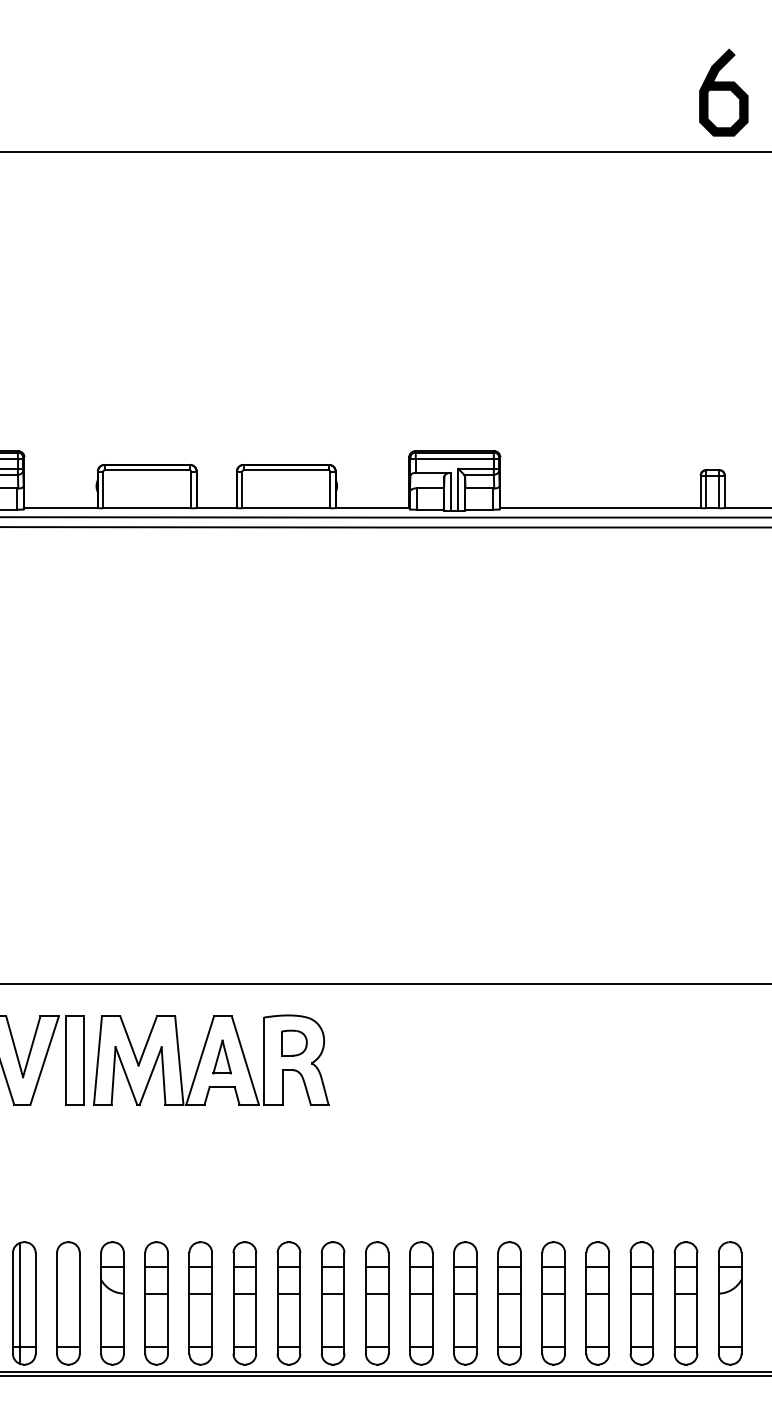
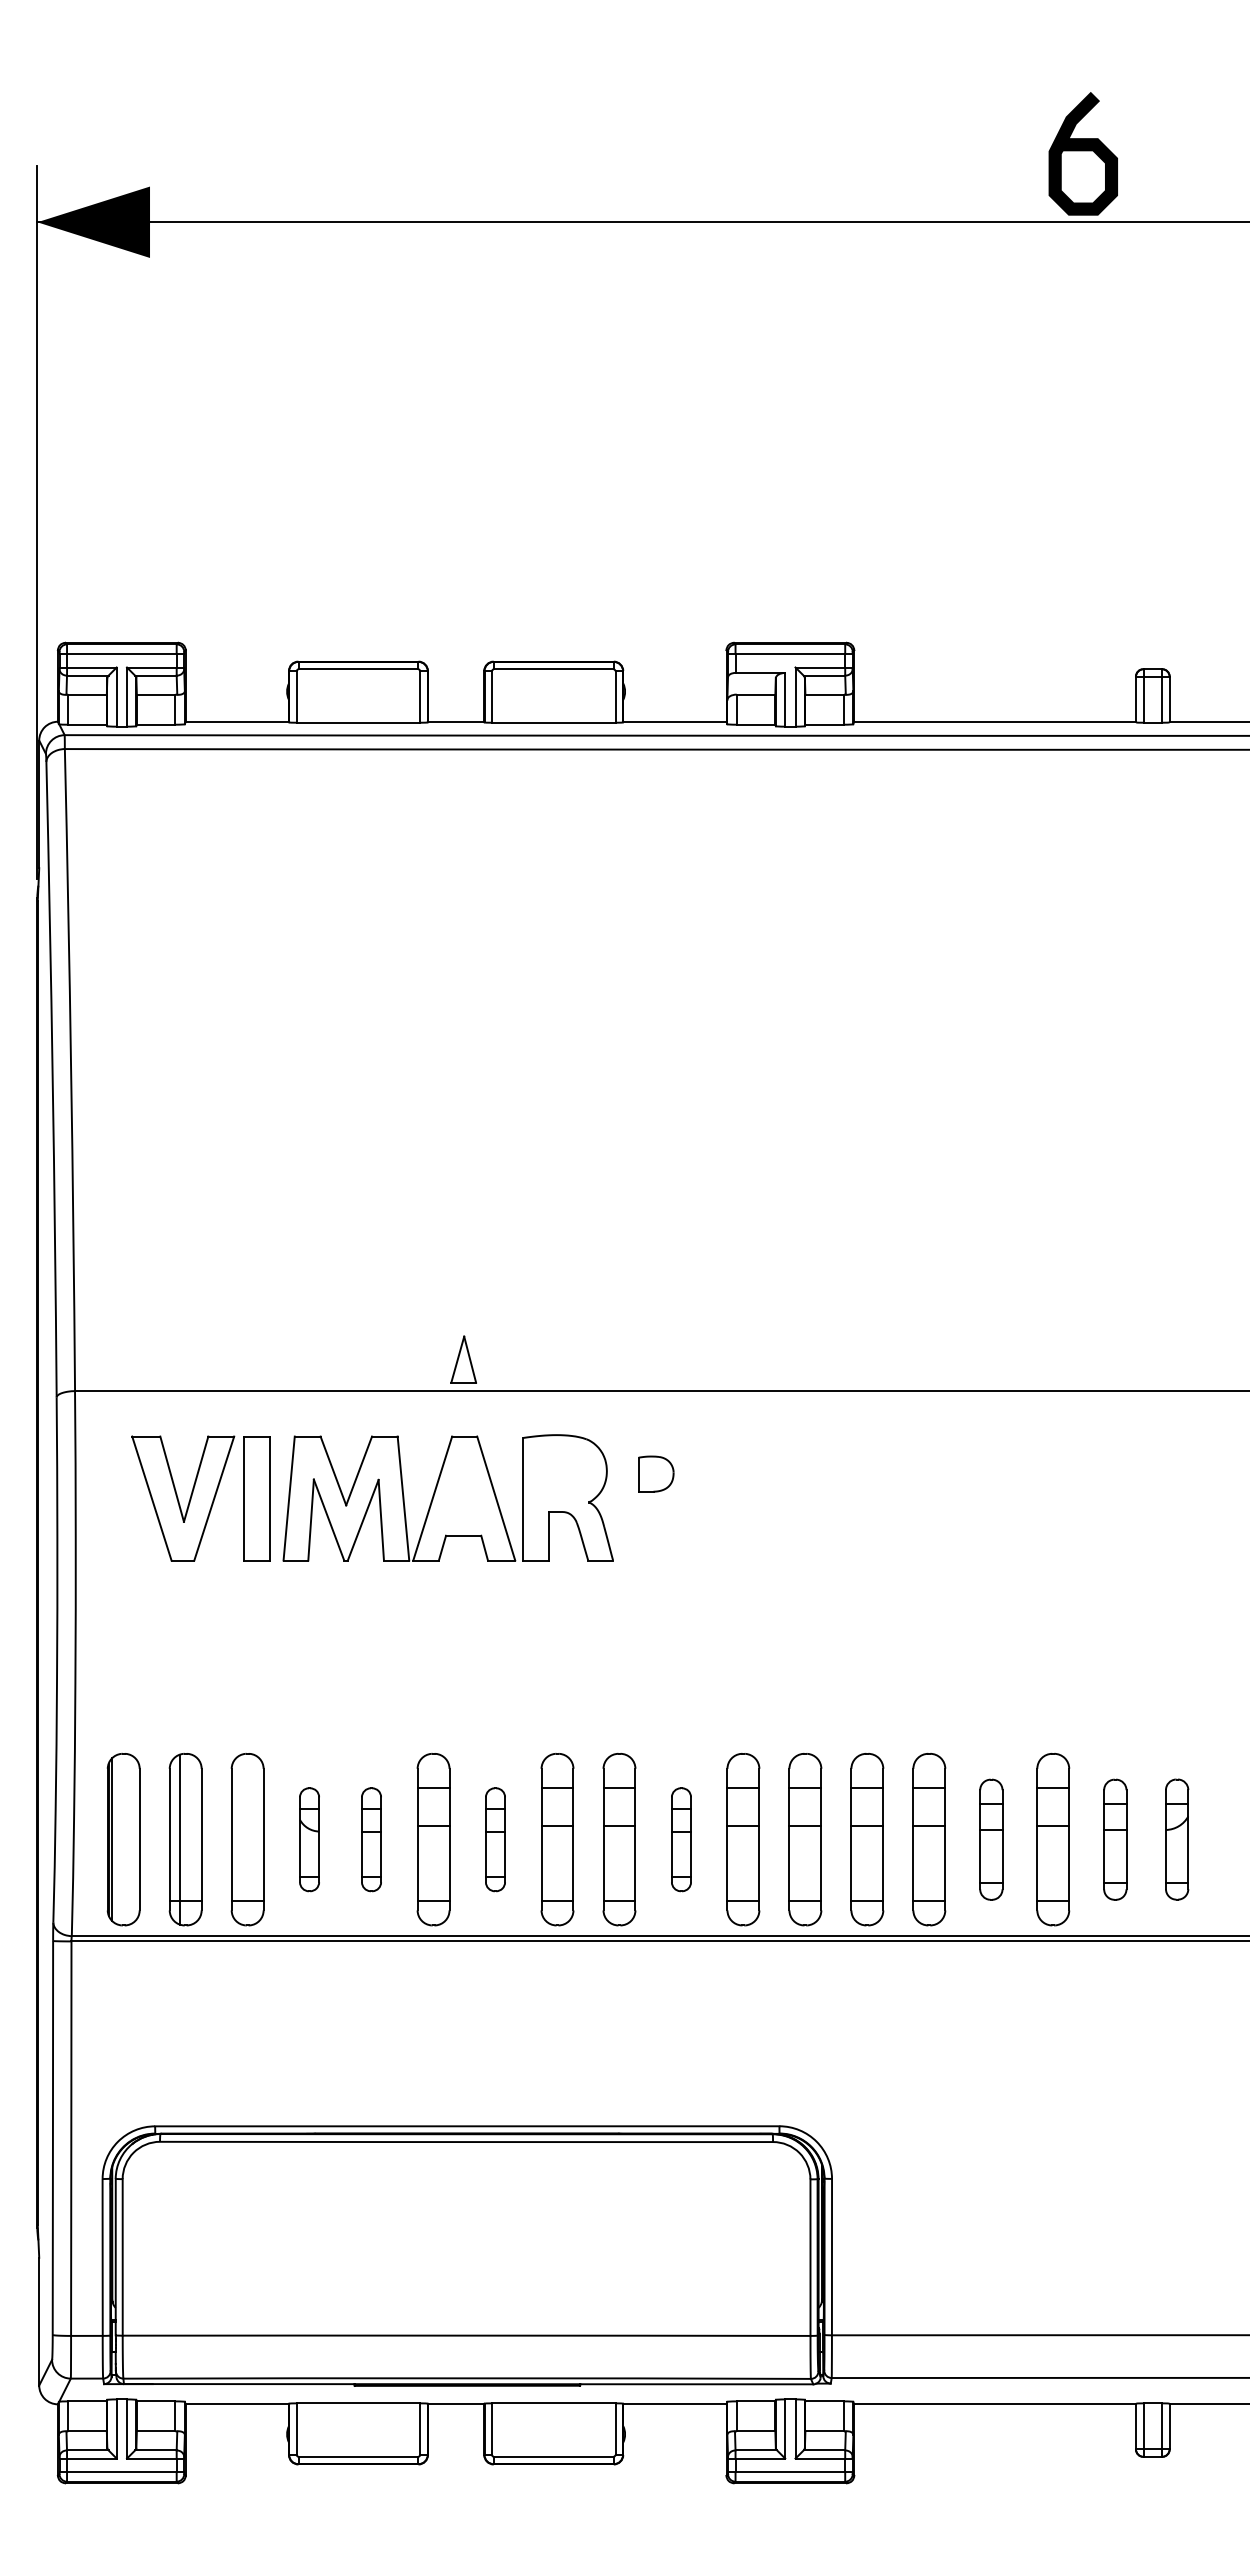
curve: (723, 90) -> (1082, 151), moved
part: (294, 1042) -> (656, 1473), moved
part: (222, 1057) -> (463, 1359), moved
part: (112, 1303) -> (309, 1839), size x0.6
part: (156, 1303) -> (371, 1839), size x0.6
part: (244, 1303) -> (495, 1839), size x0.6
part: (377, 1303) -> (681, 1839), size x0.6
part: (597, 1303) -> (991, 1839), size x0.7
part: (686, 1303) -> (1115, 1839), size x0.7
part: (729, 1303) -> (1176, 1839), size x0.7

